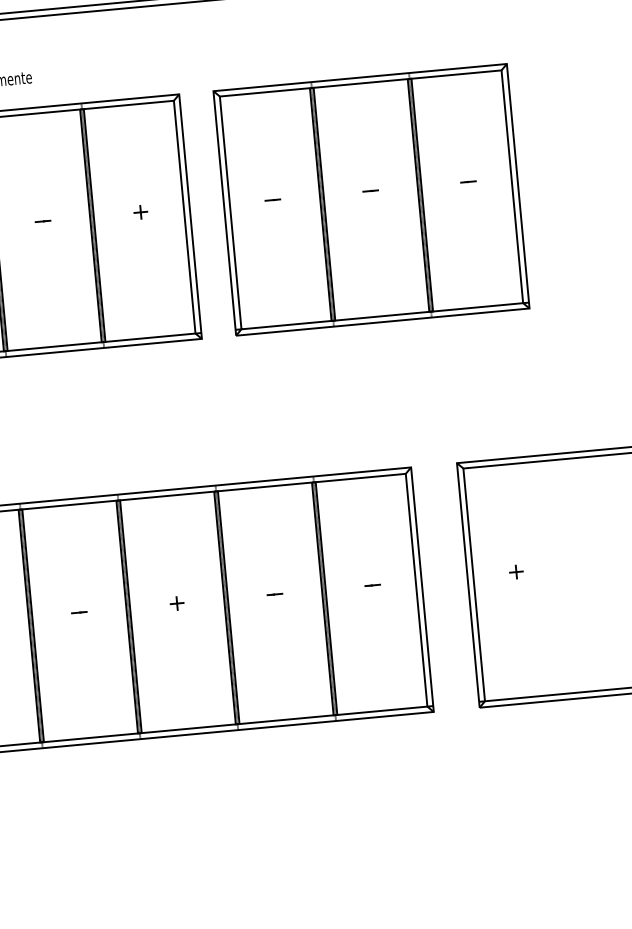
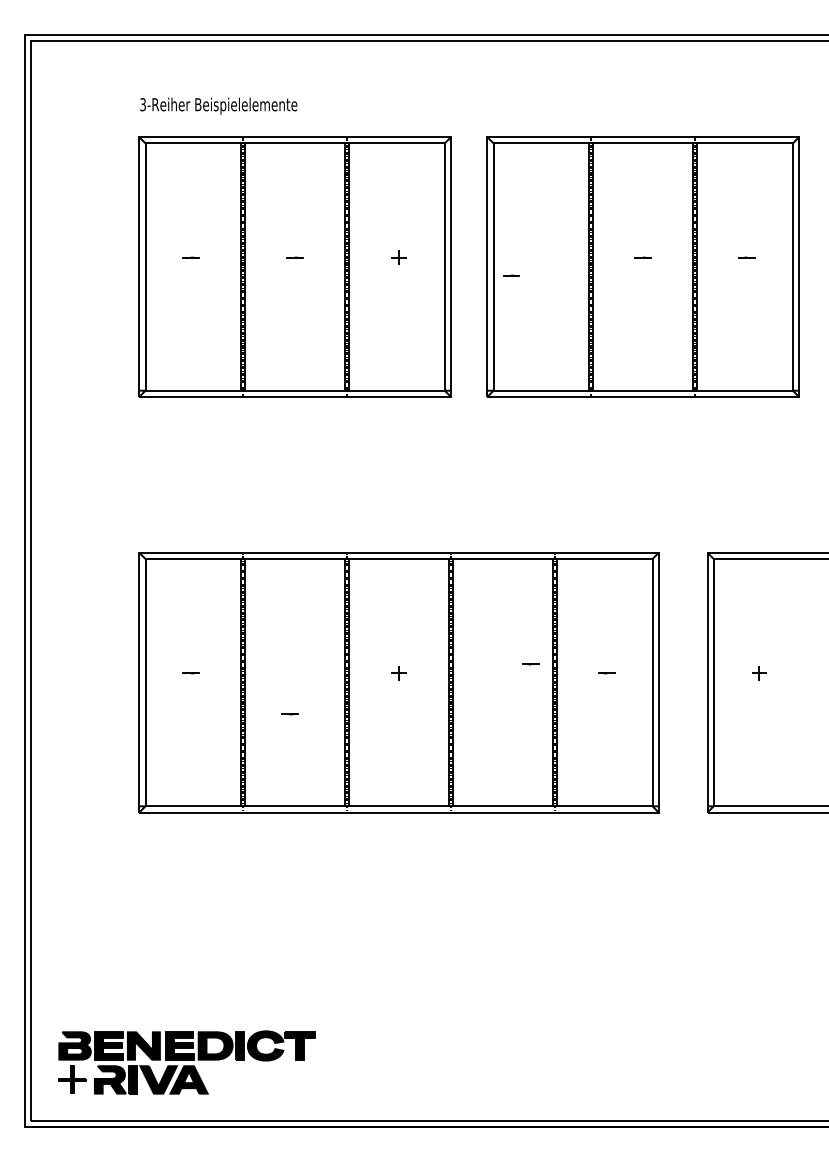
line: (273, 199) -> (511, 275), moved
line: (274, 594) -> (530, 664), moved
line: (78, 612) -> (289, 714), moved

